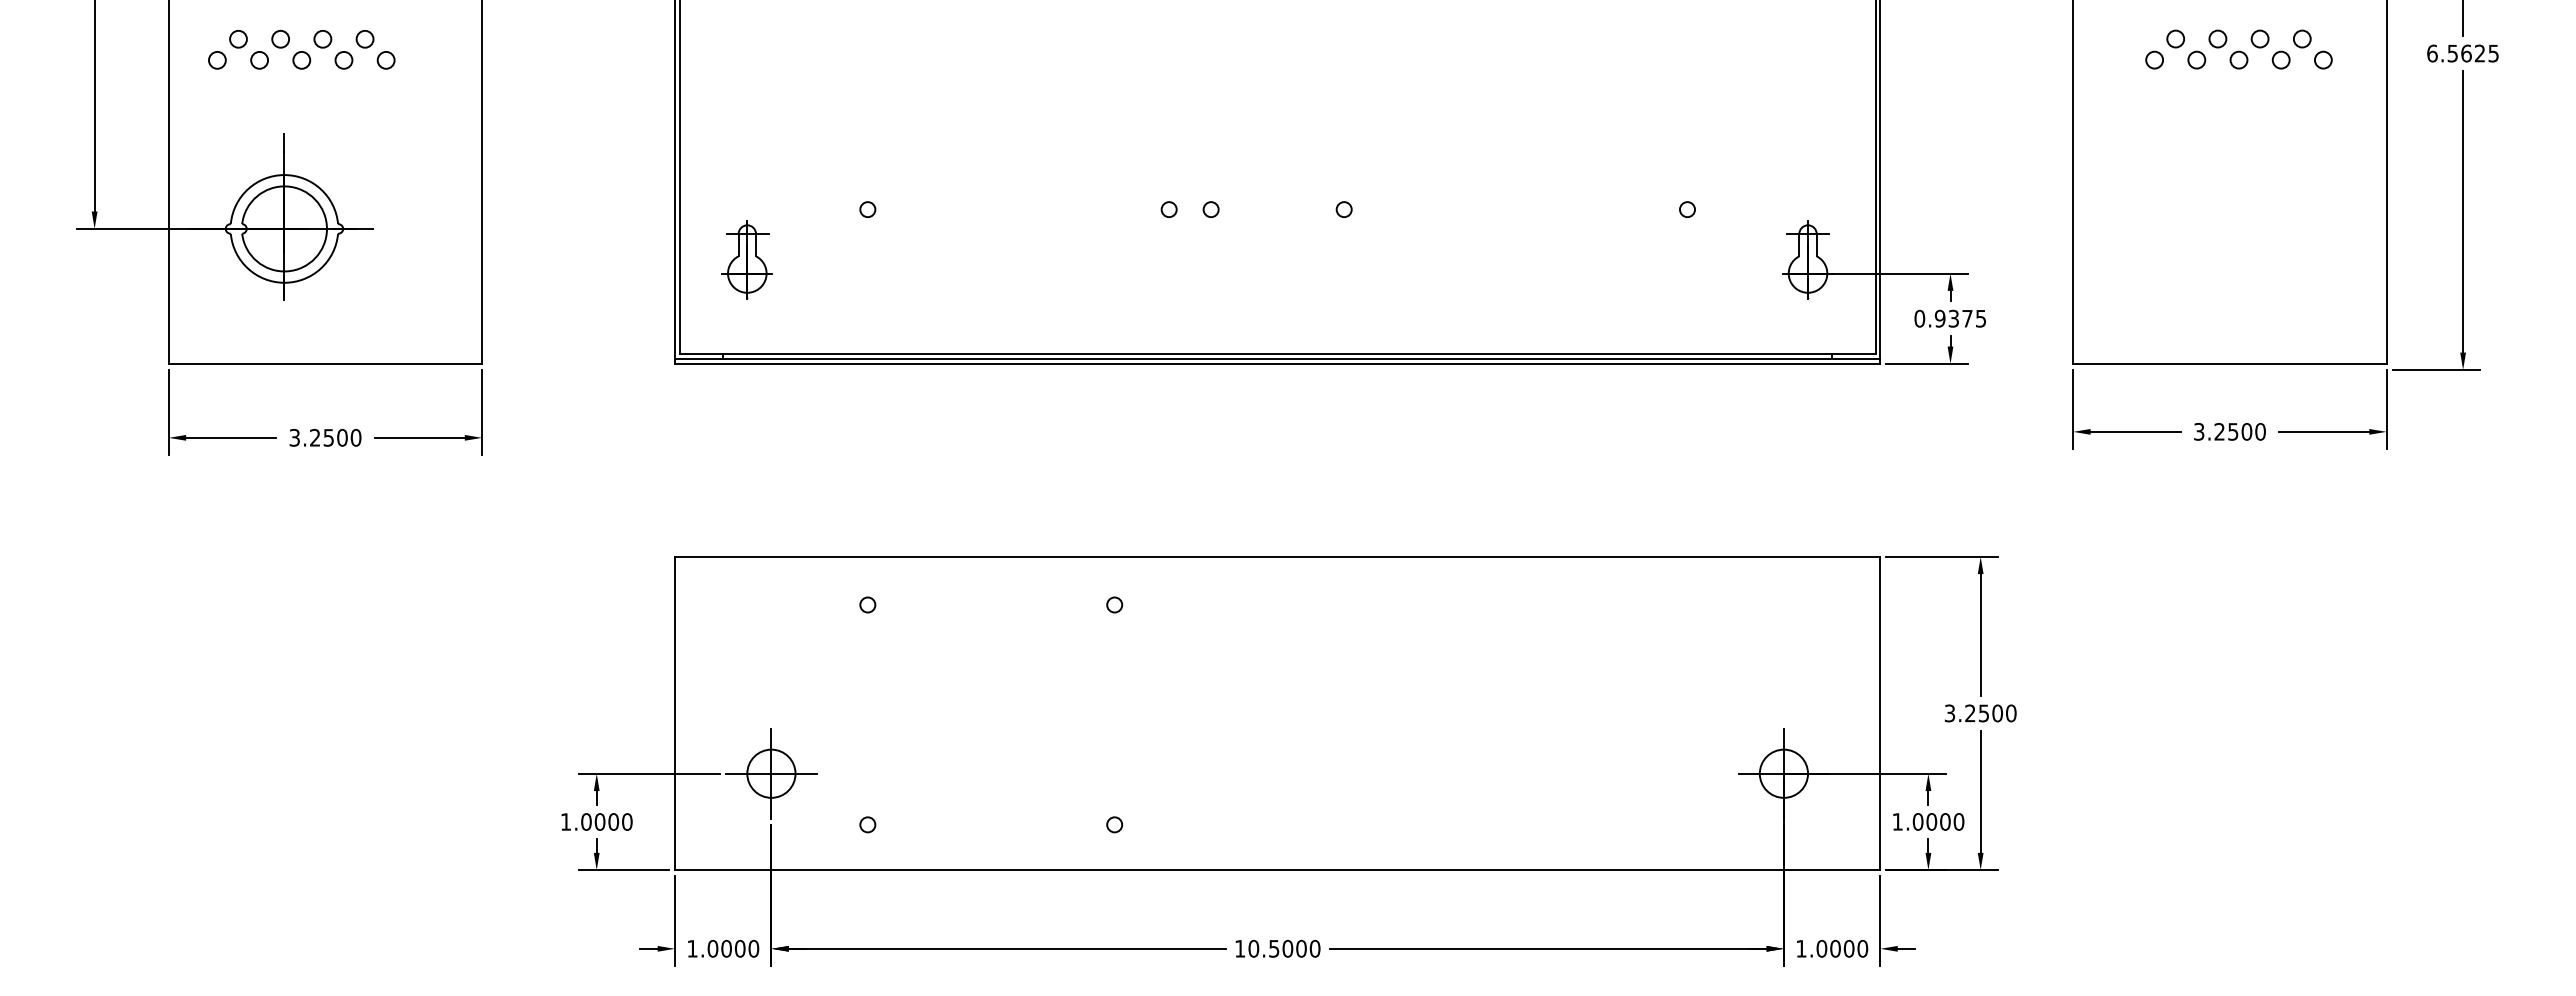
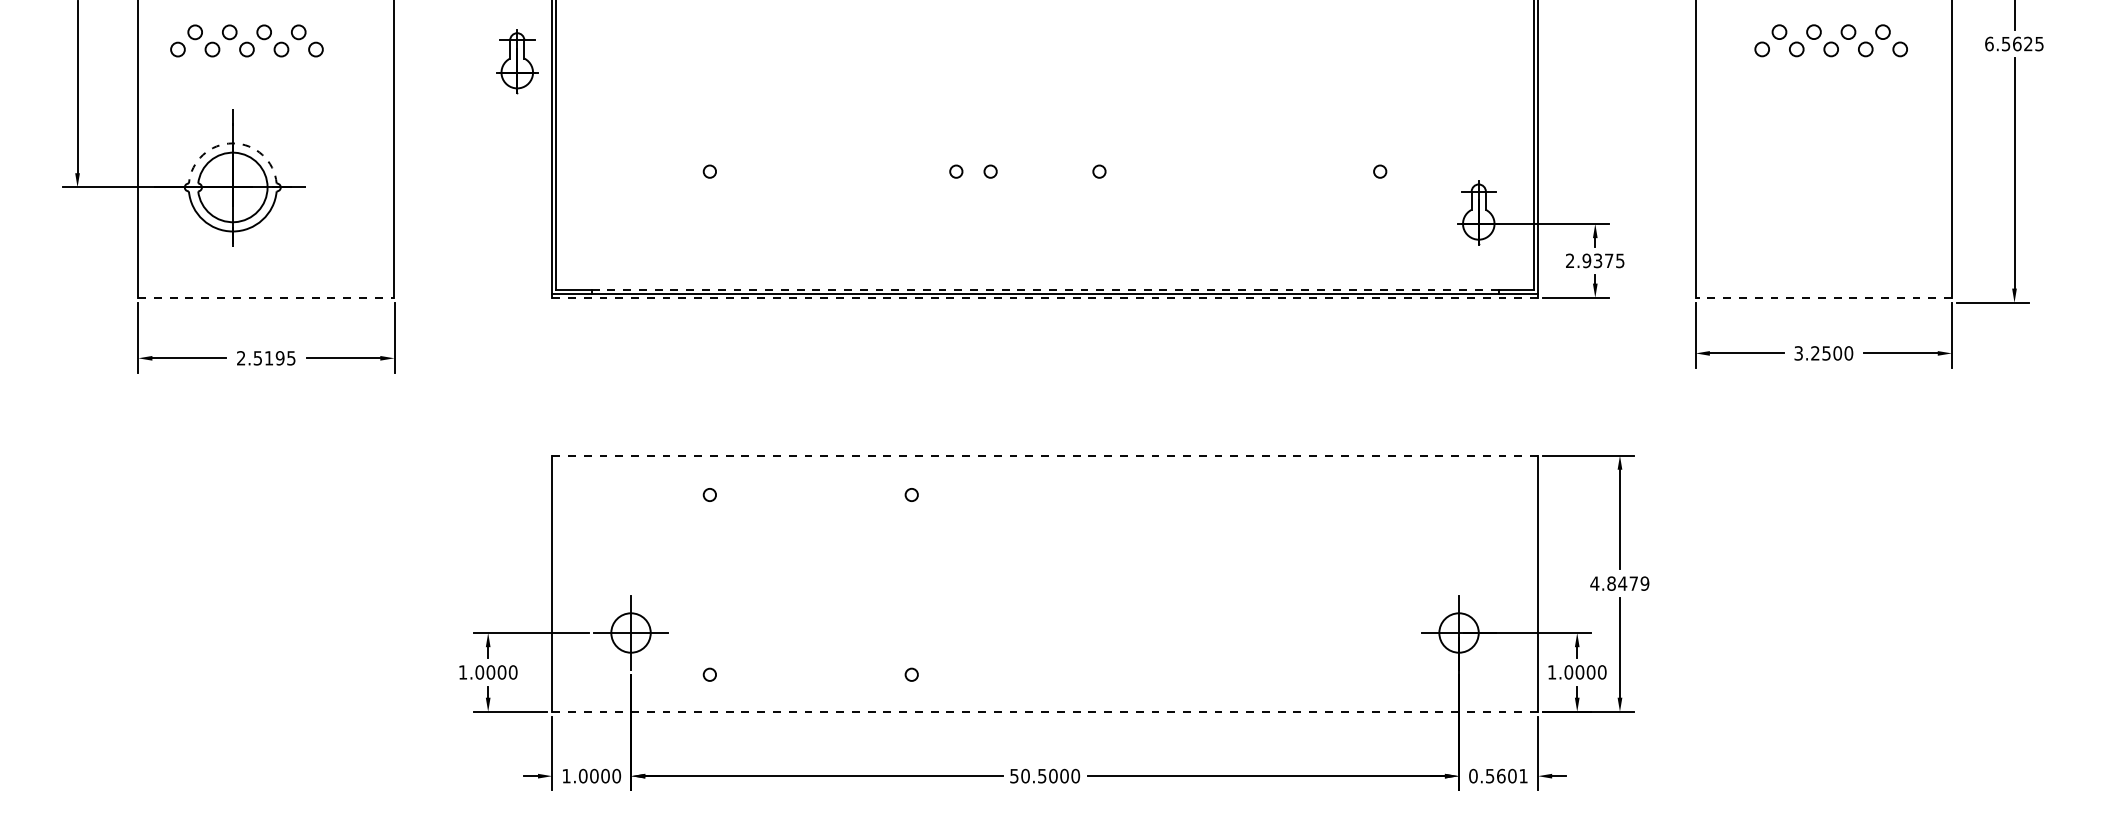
arc: (284, 175) -> (232, 143), solid -> dashed
part: (746, 259) -> (516, 61), moved
text: (1919, 318) -> (1569, 260), 0.9375 -> 2.9375
line: (1278, 354) -> (1045, 290), solid -> dashed
line: (325, 363) -> (266, 297), solid -> dashed
line: (1277, 363) -> (1044, 297), solid -> dashed
line: (2229, 363) -> (1823, 297), solid -> dashed
text: (325, 437) -> (266, 358), 3.2500 -> 2.5195
line: (1277, 556) -> (1044, 455), solid -> dashed
text: (1980, 713) -> (1619, 583), 3.2500 -> 4.8479
line: (1277, 870) -> (1044, 712), solid -> dashed
text: (1240, 948) -> (1014, 775), 10.5000 -> 50.5000
text: (1832, 948) -> (1498, 775), 1.0000 -> 0.5601

